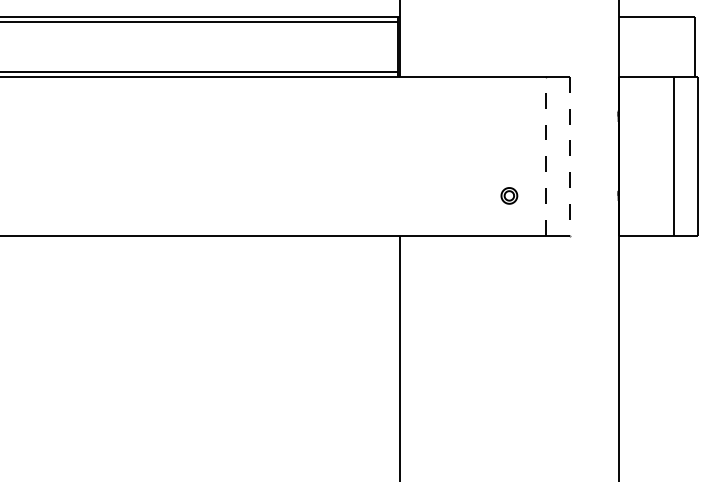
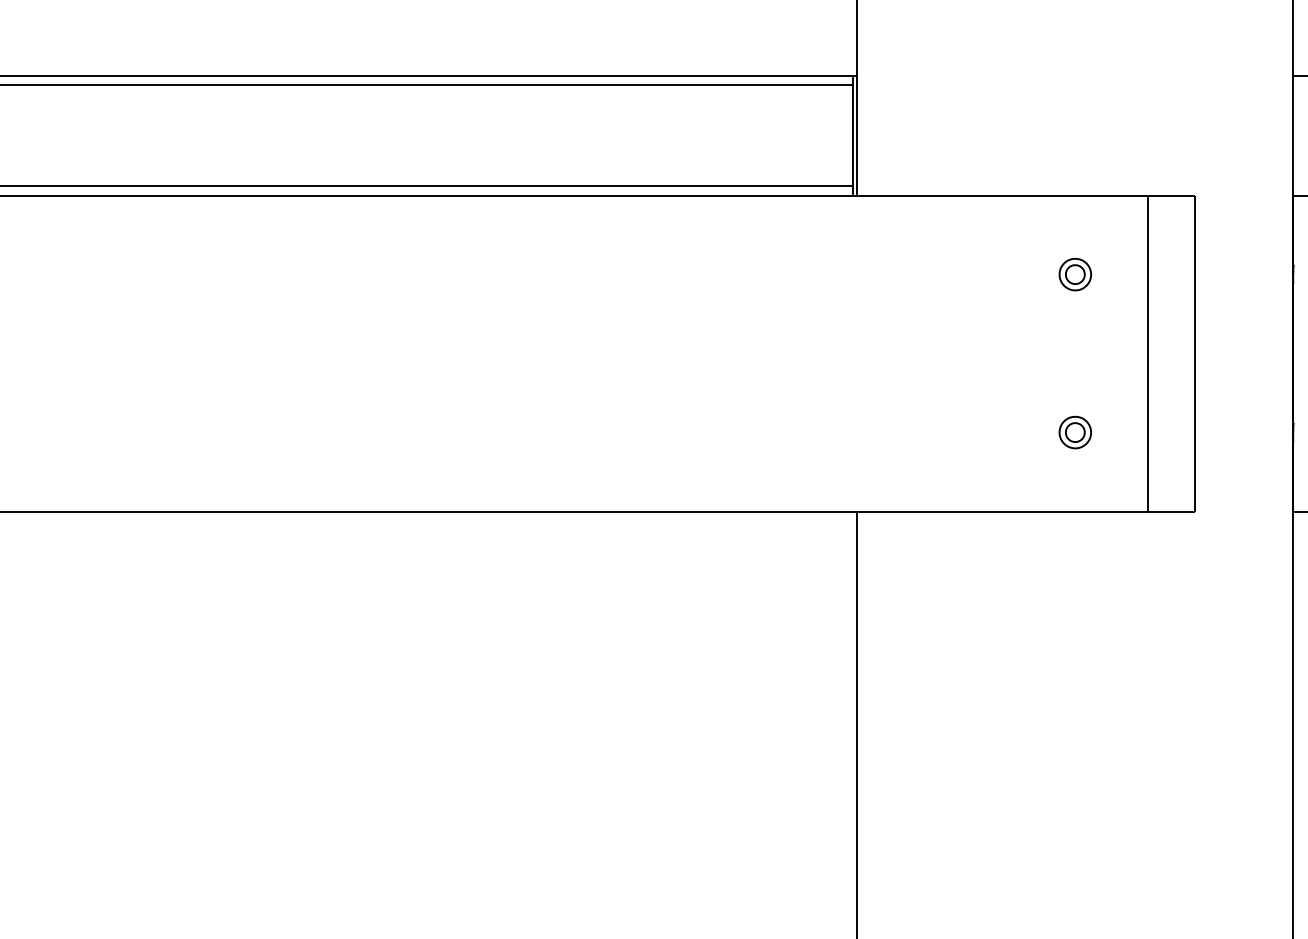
part: (509, 116) -> (1075, 274), added
line: (545, 155) -> (1147, 351), dashed -> solid
line: (569, 156) -> (1195, 353), dashed -> solid

